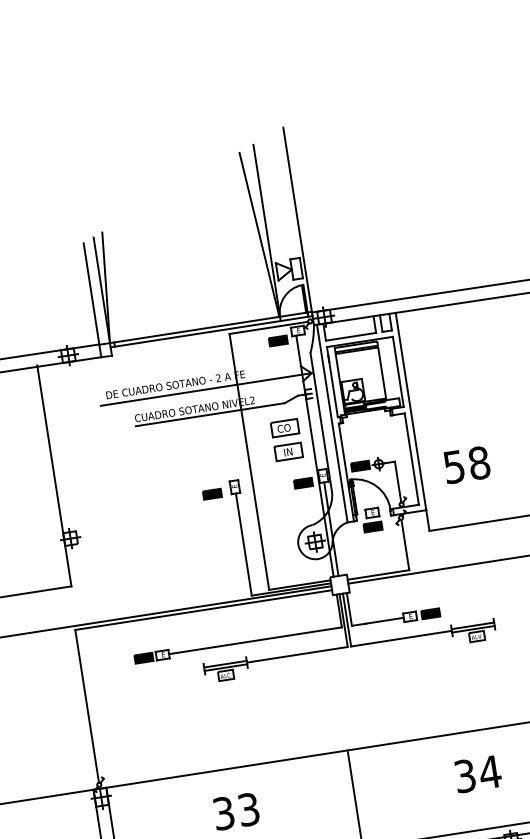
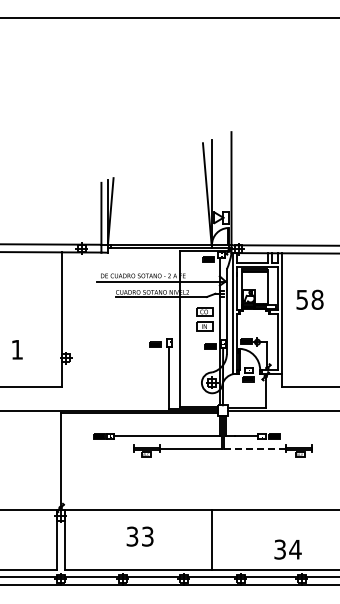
text: (465, 464) -> (309, 299), moved
line: (400, 638) -> (254, 448), solid -> dashed
text: (477, 774) -> (287, 549), moved

